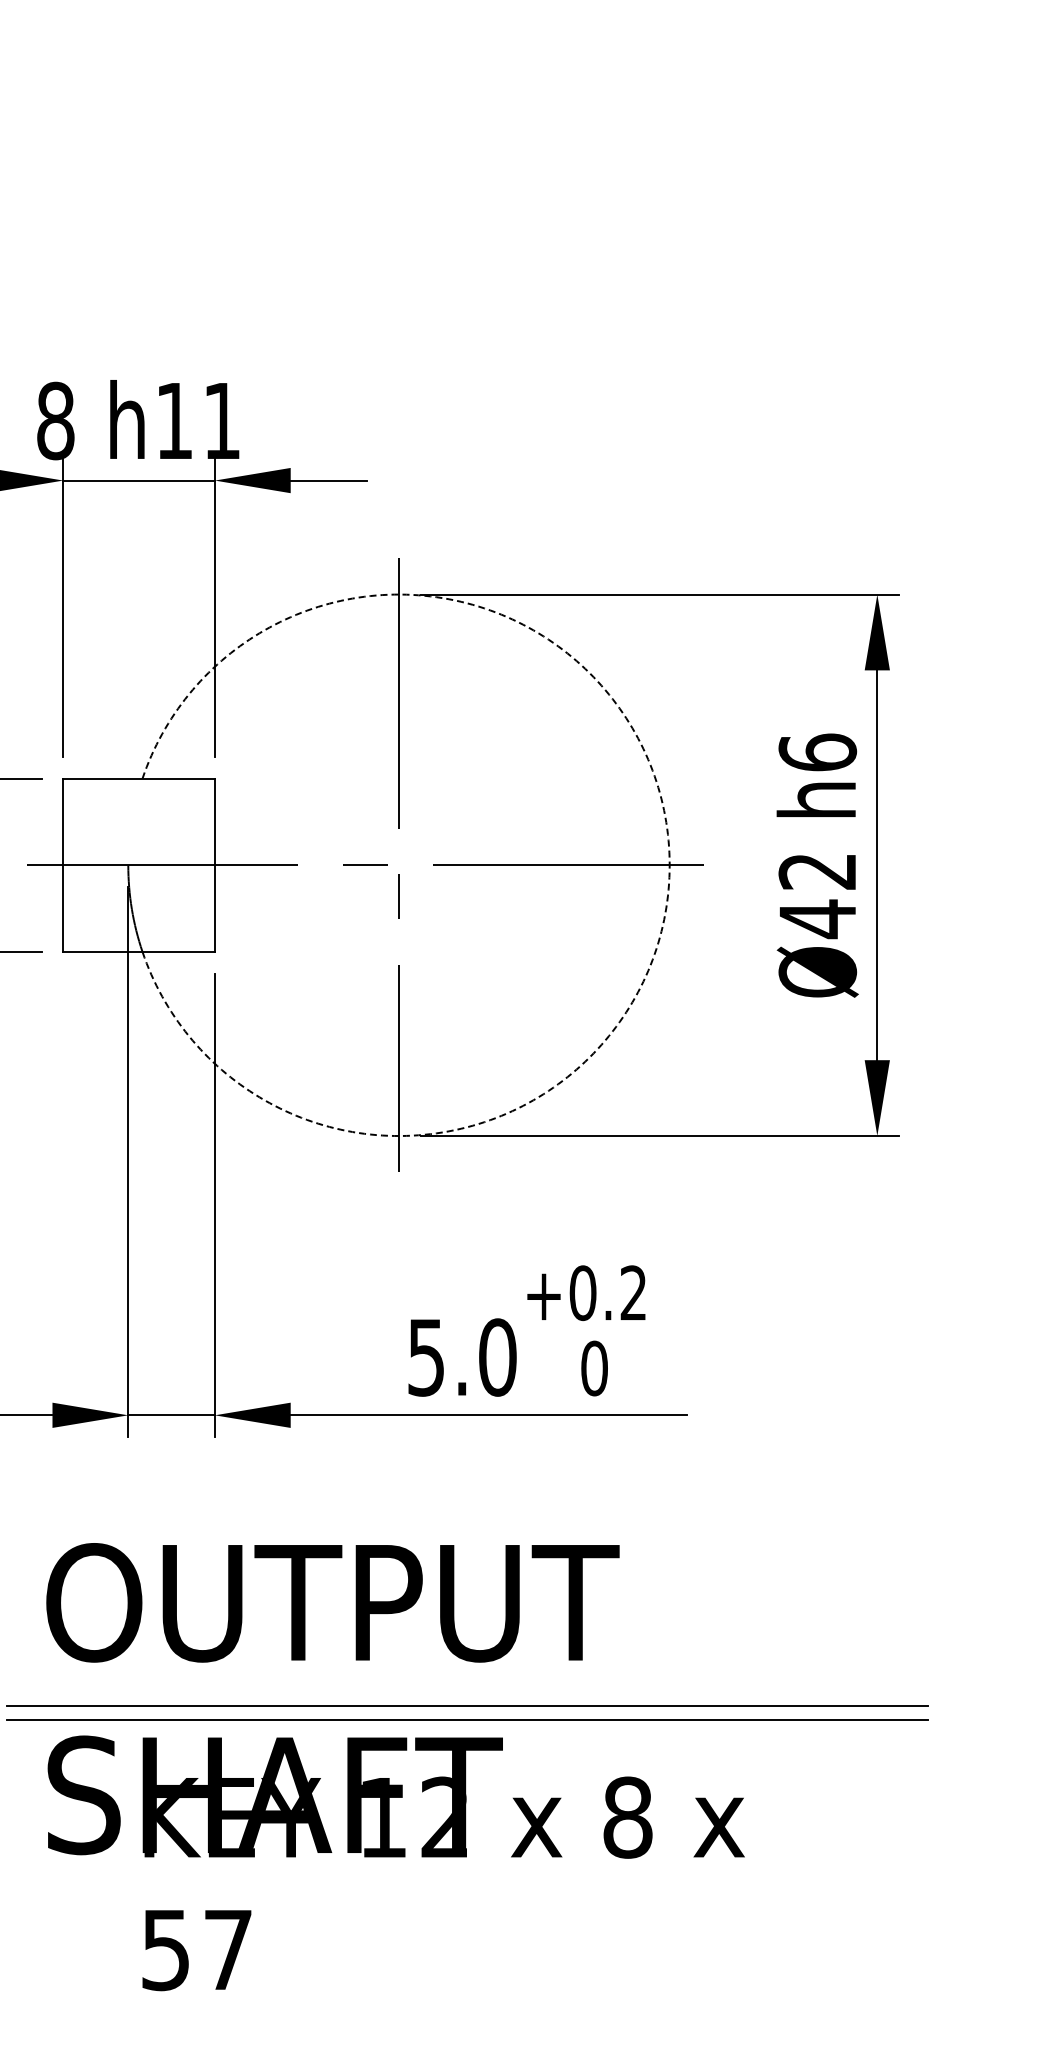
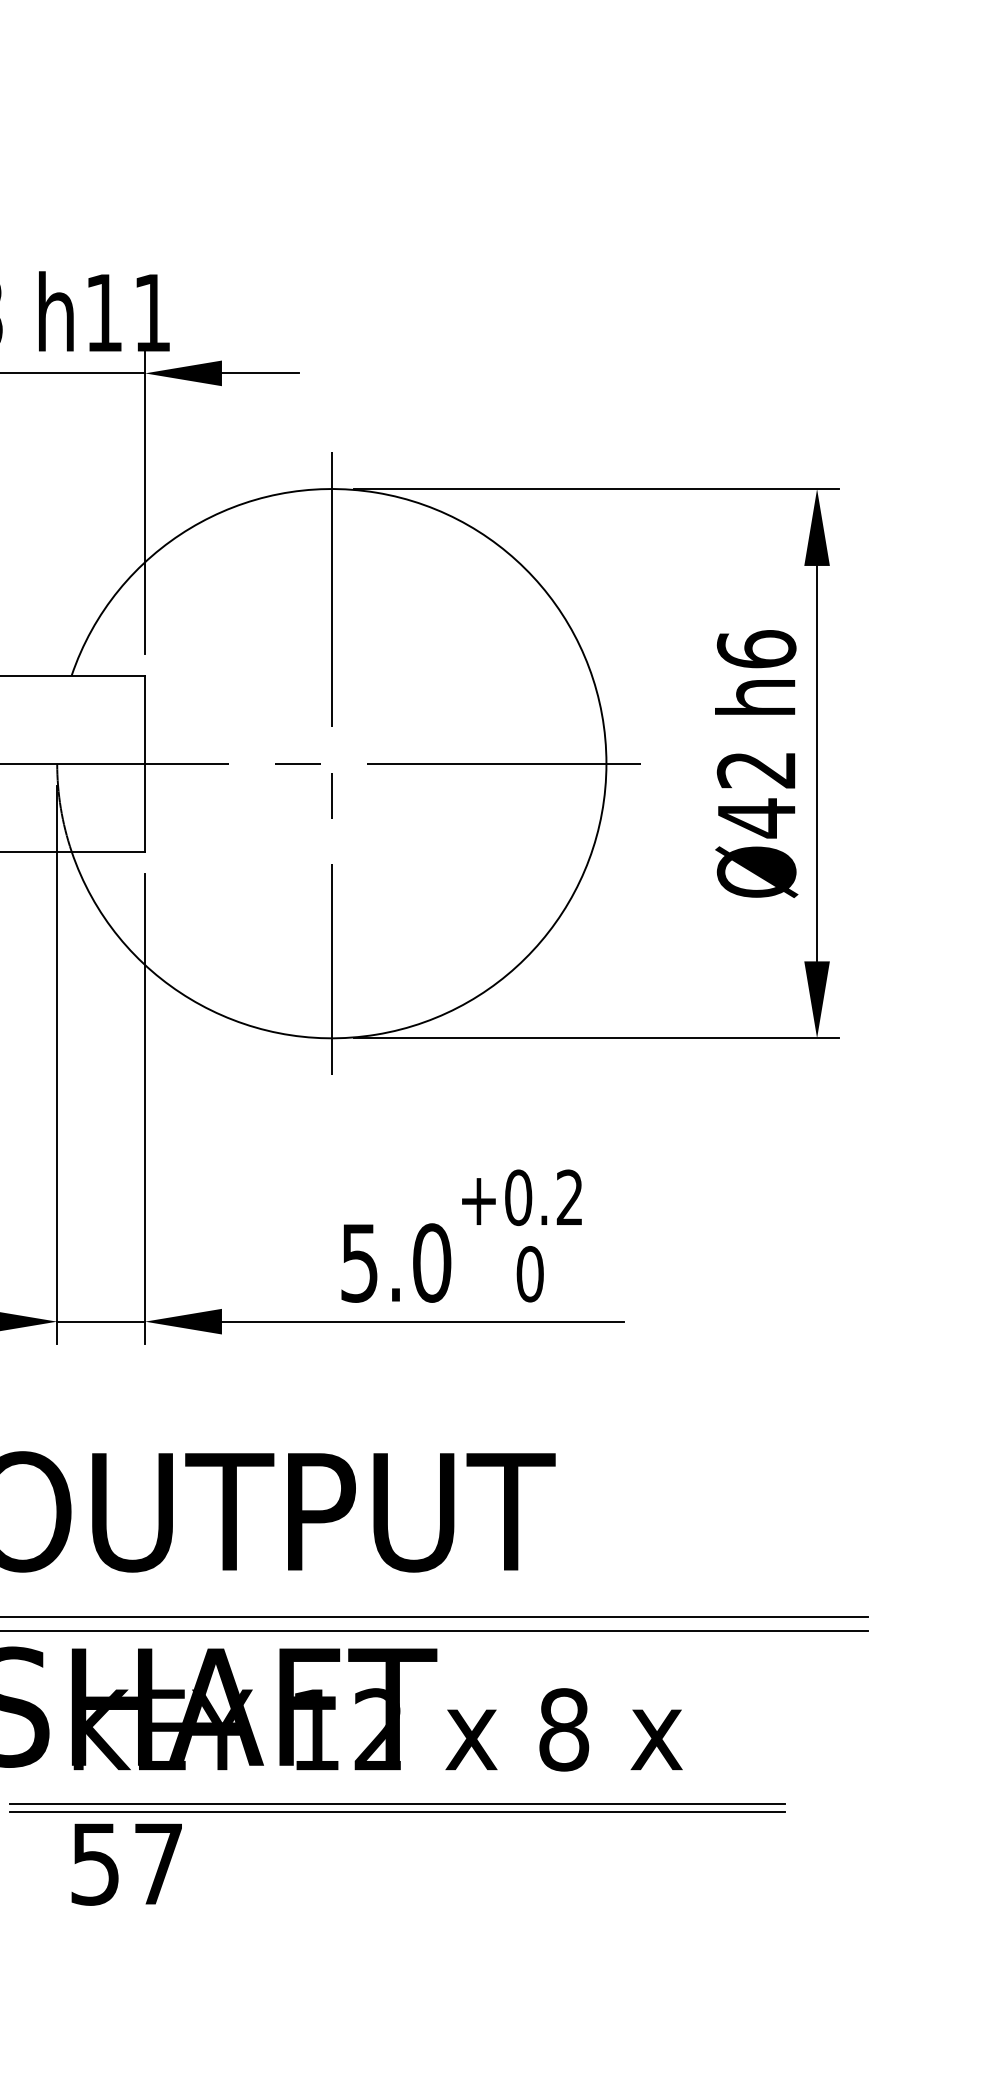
arc: (669, 865) -> (606, 763), dashed -> solid
line: (463, 1891) -> (397, 1804), added
line: (463, 1898) -> (397, 1811), added

